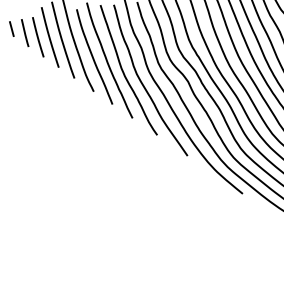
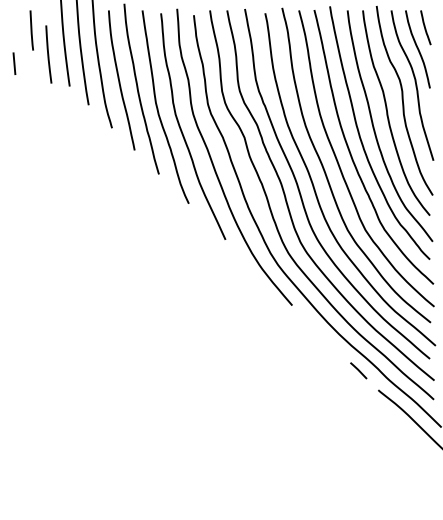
line: (11, 28) -> (14, 63), moved
line: (38, 37) -> (48, 54), moved

